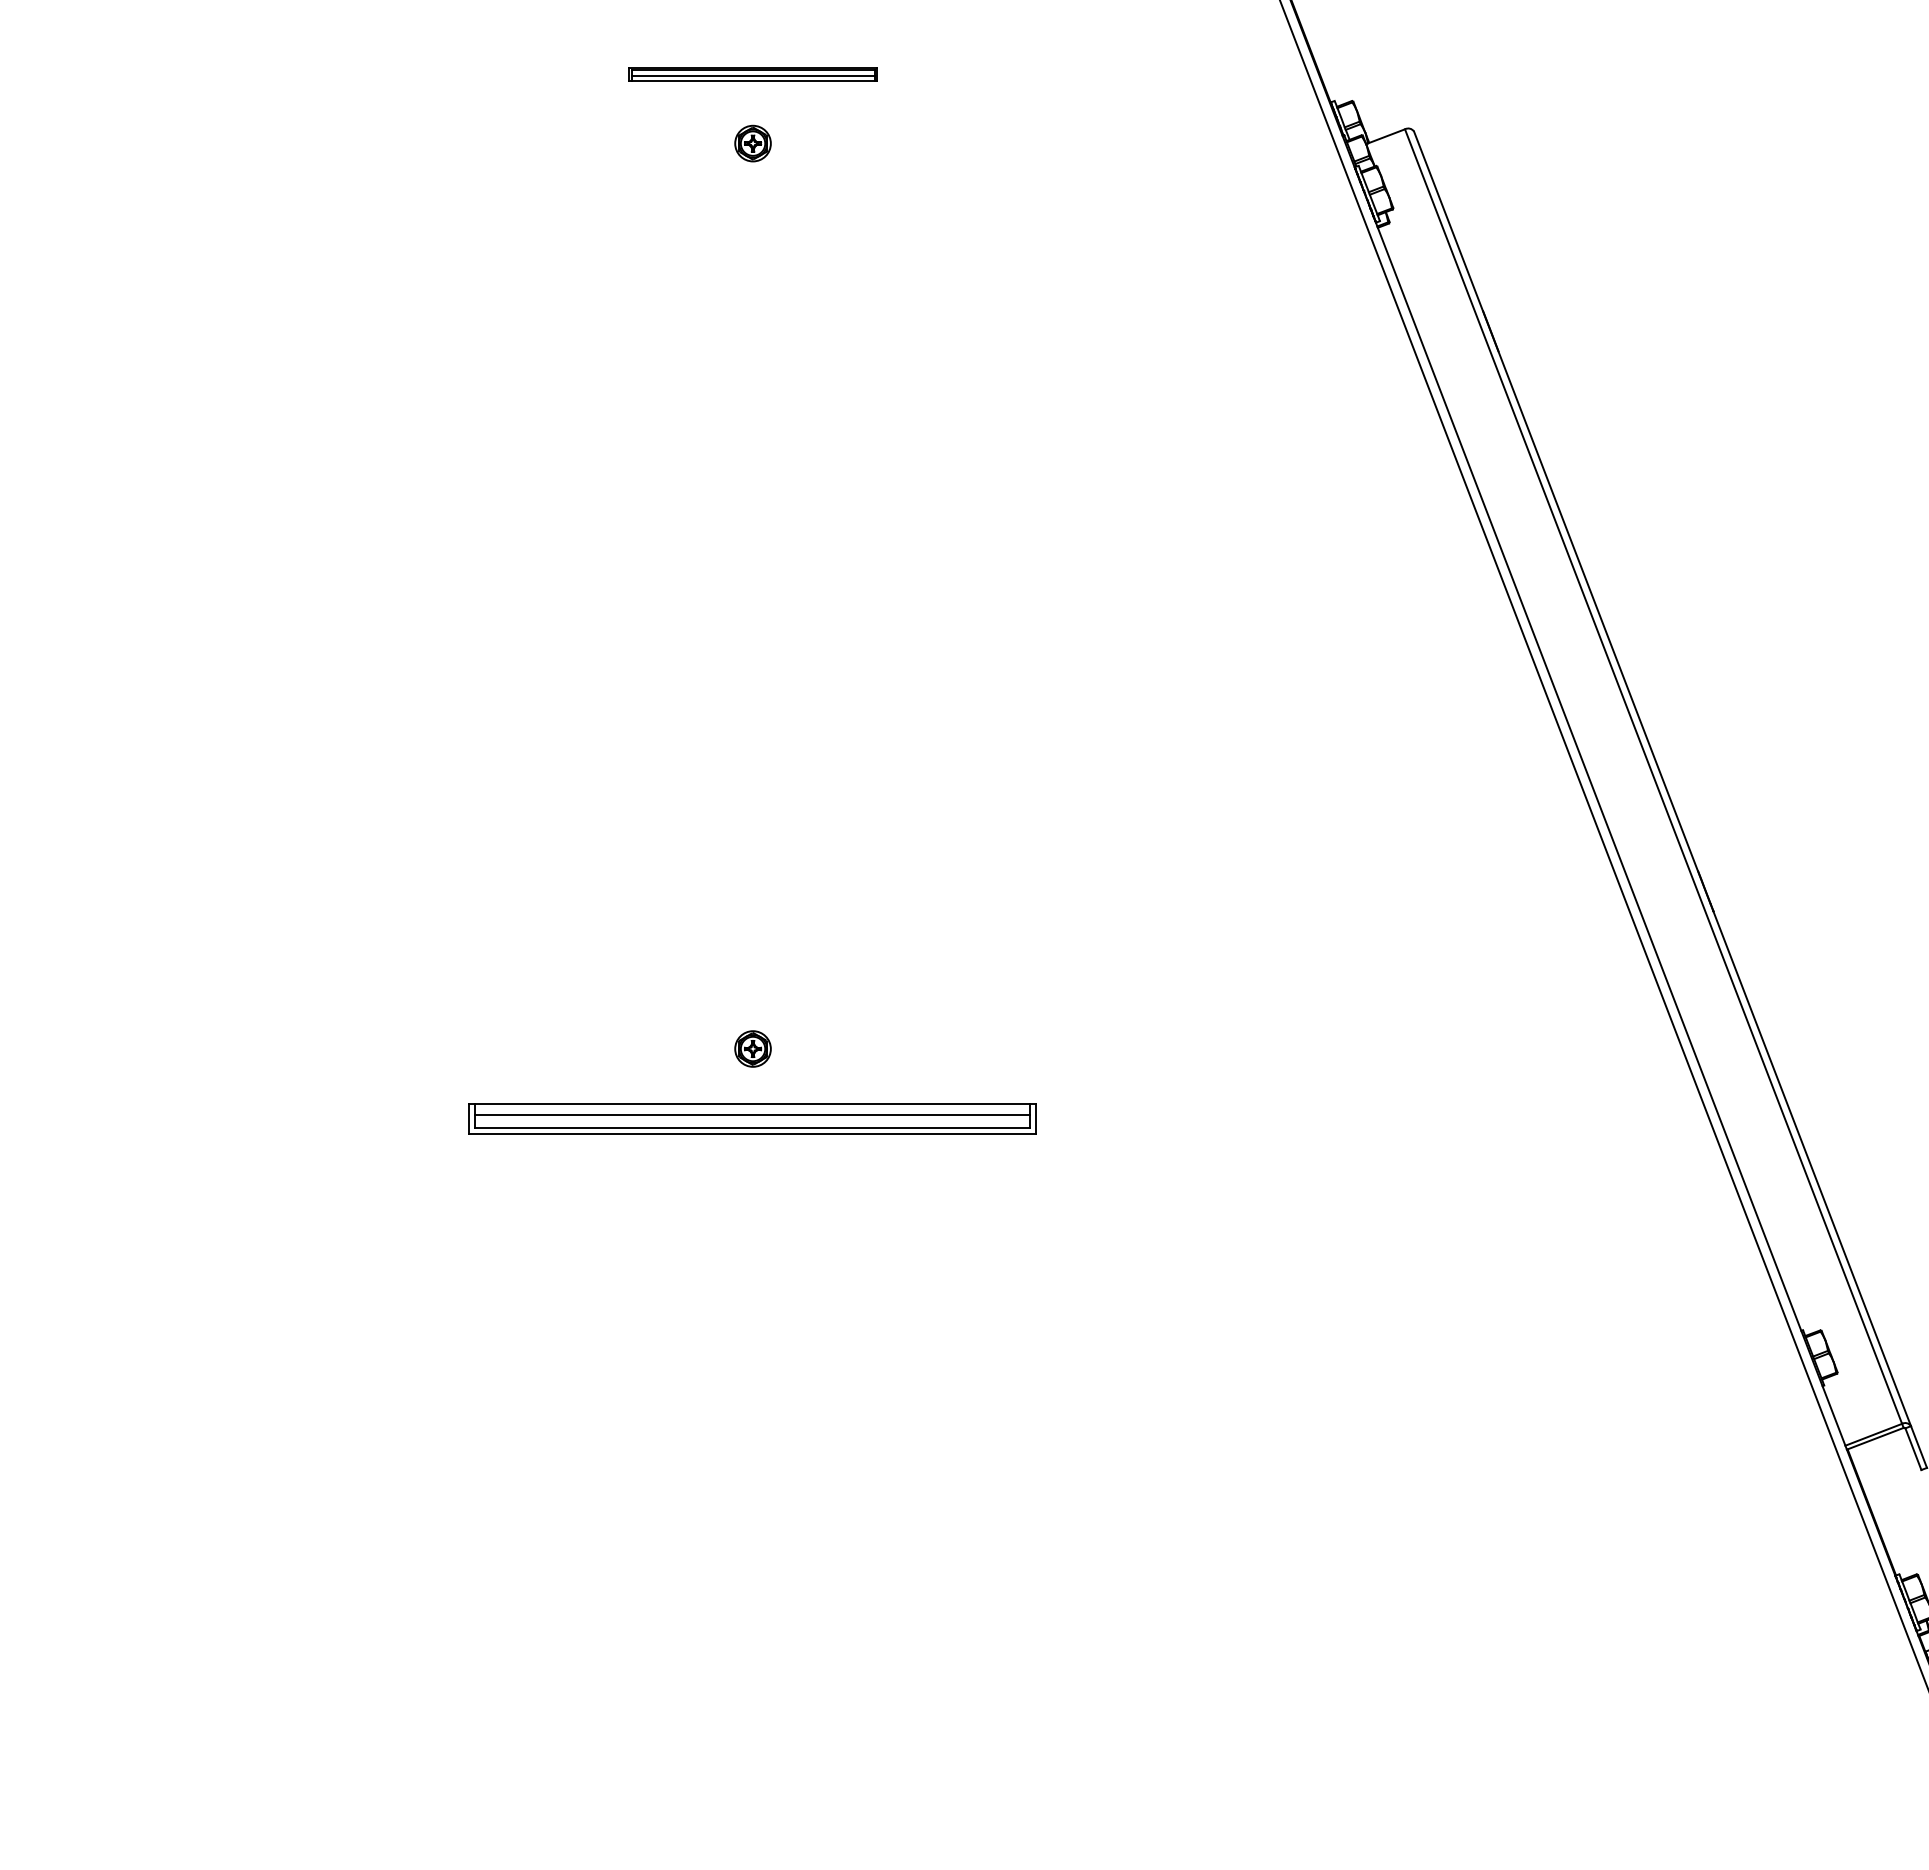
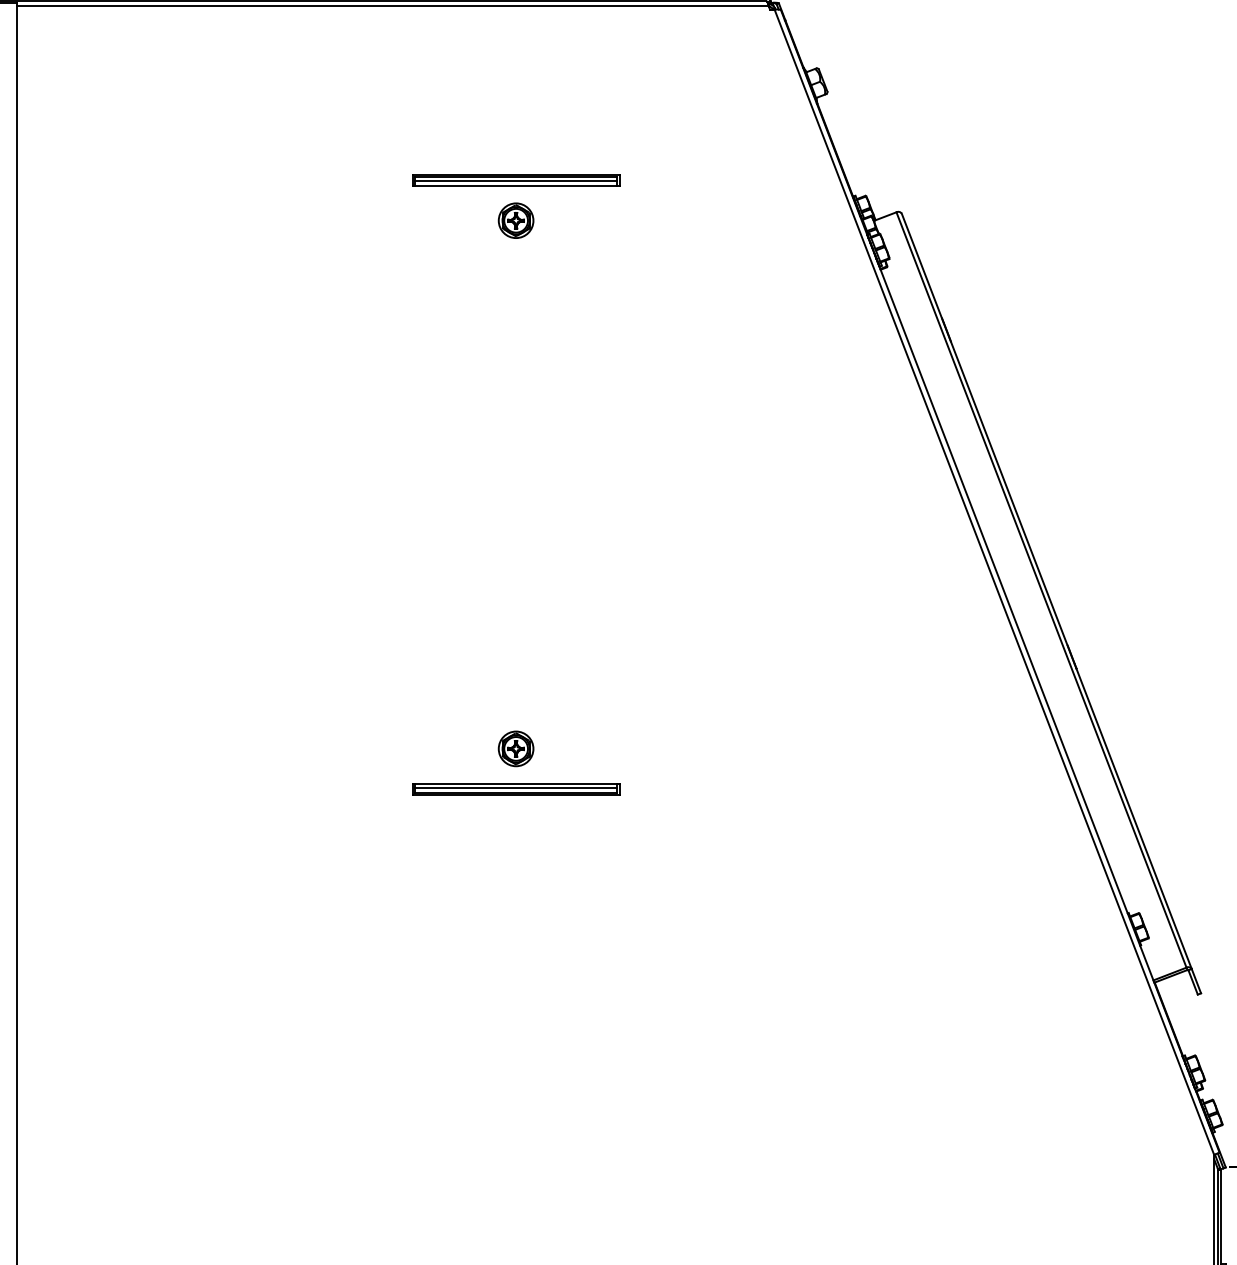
part: (753, 74) -> (516, 180), size x1.43
part: (752, 143) -> (515, 220), size x1.67
part: (752, 1048) -> (515, 748), size x1.67
part: (753, 1118) -> (516, 789), size x0.62

